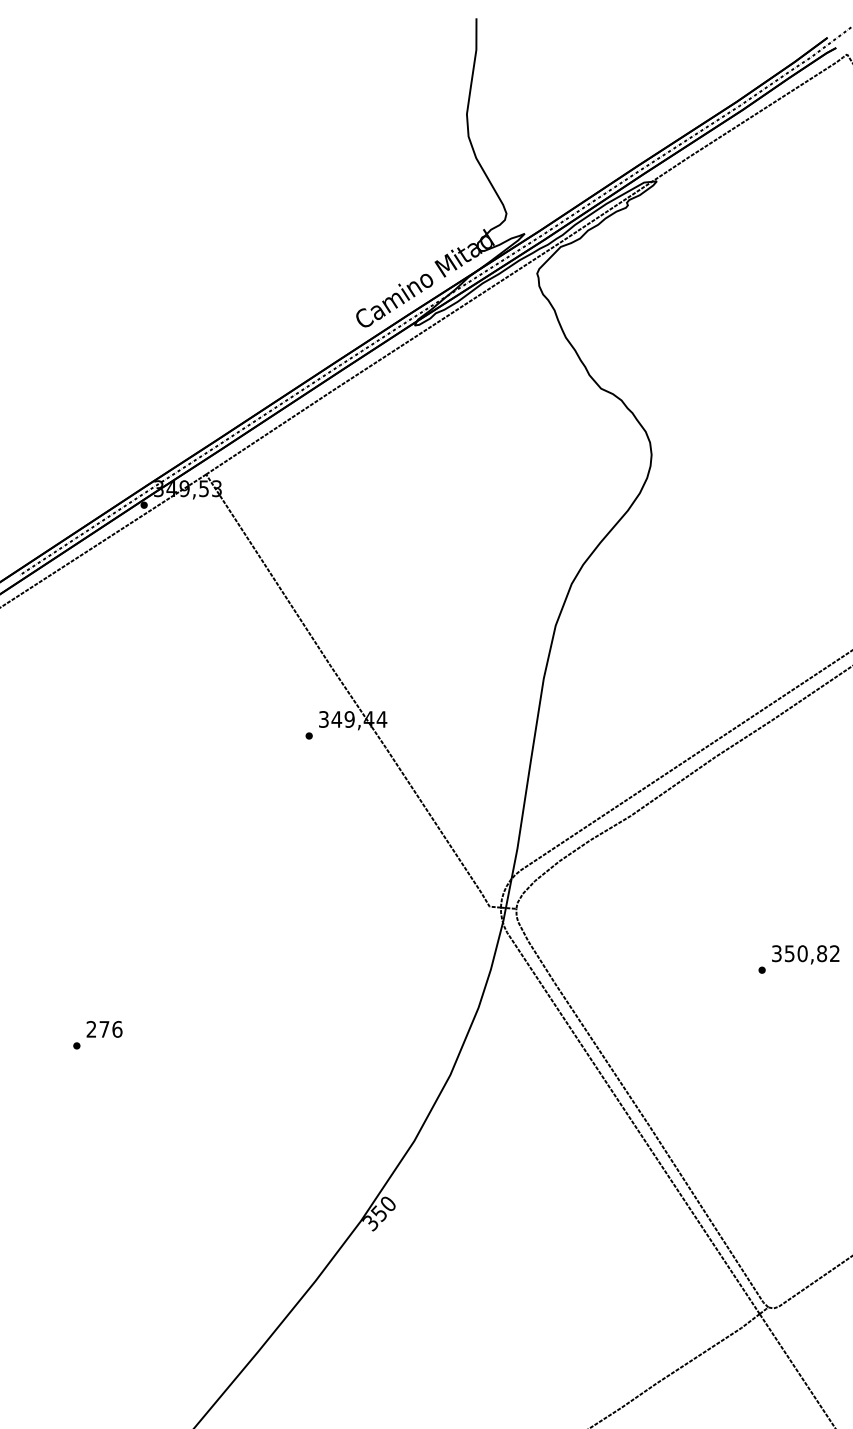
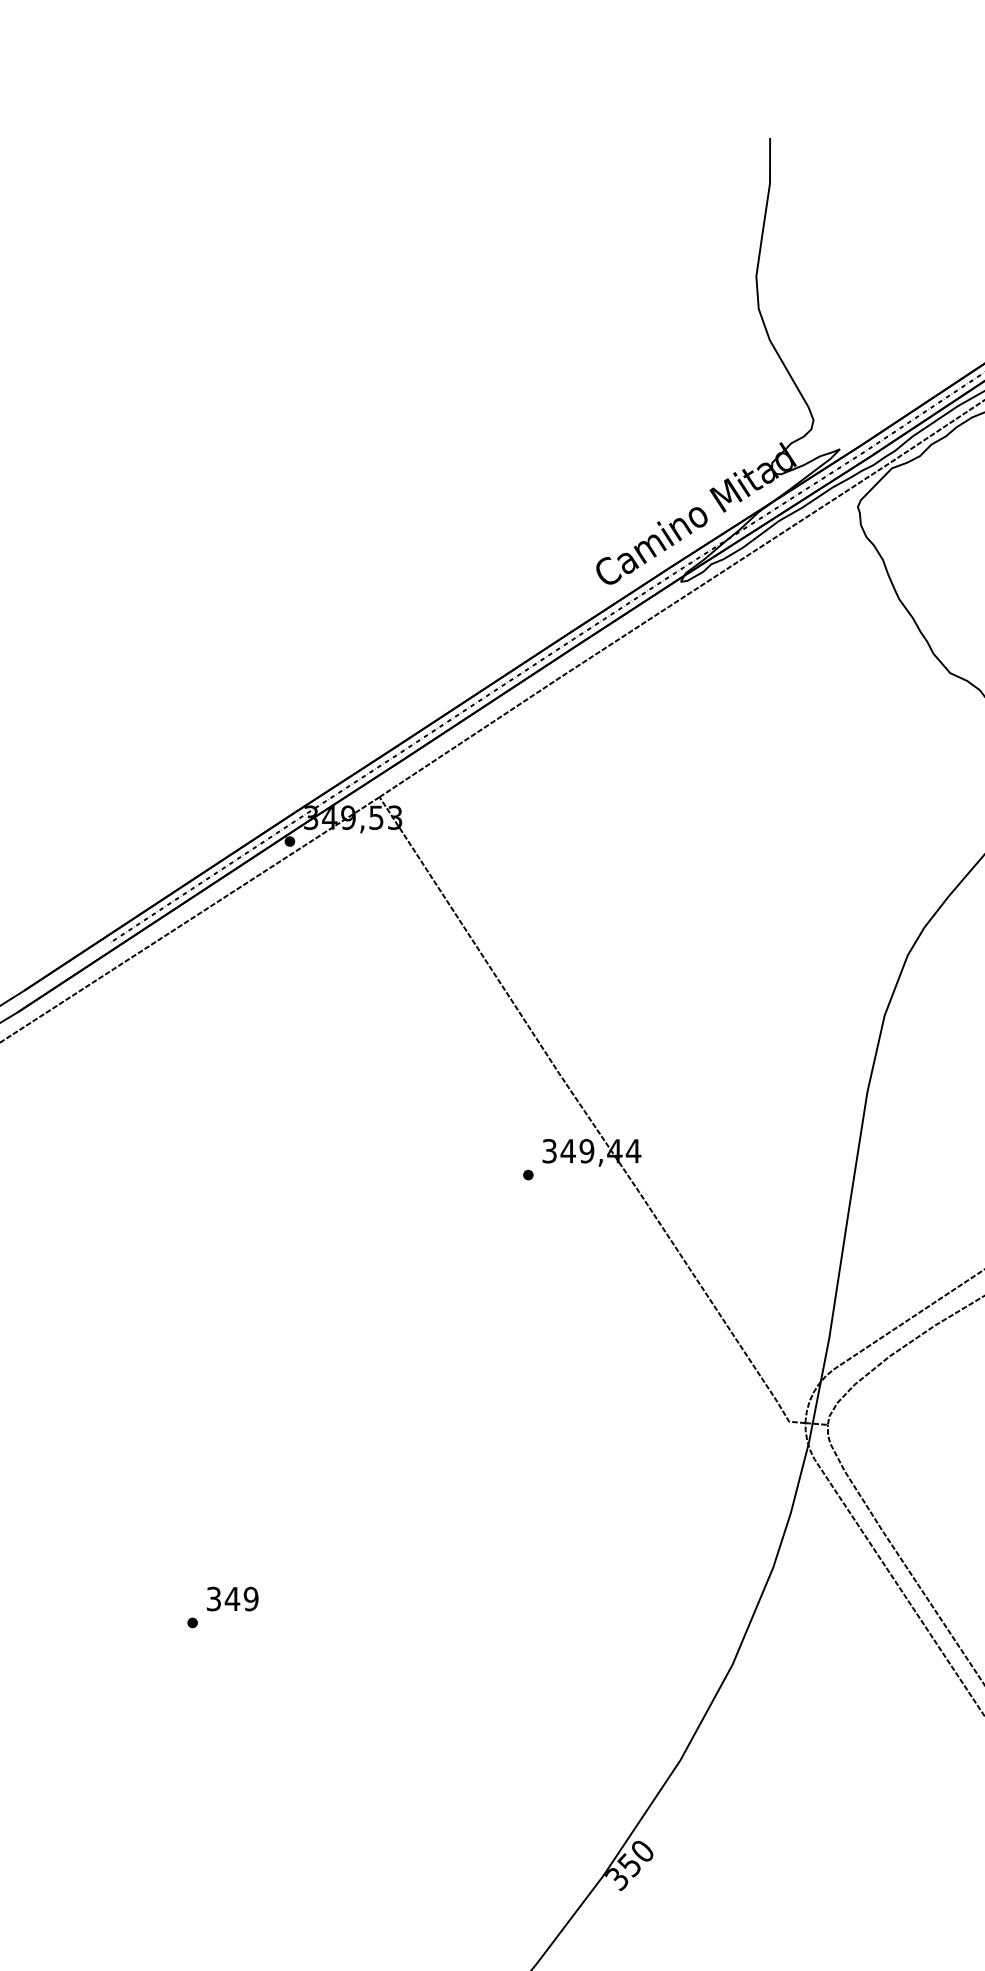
text: (104, 1029) -> (232, 1599), 276 -> 349

